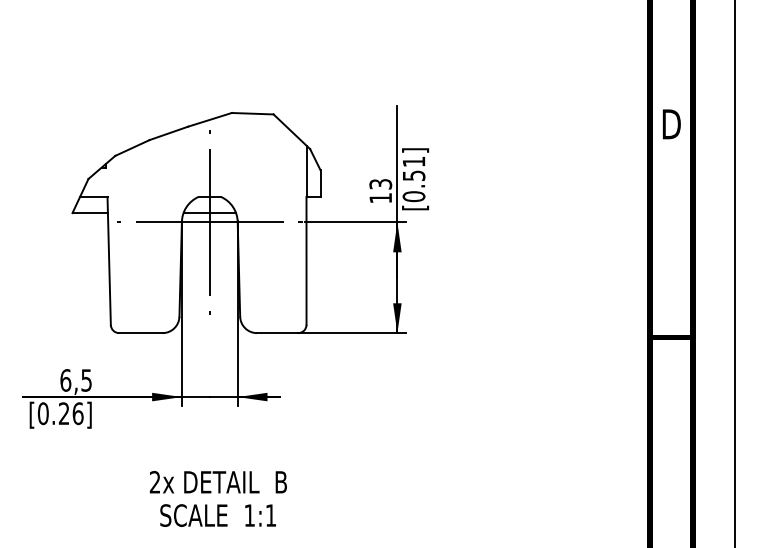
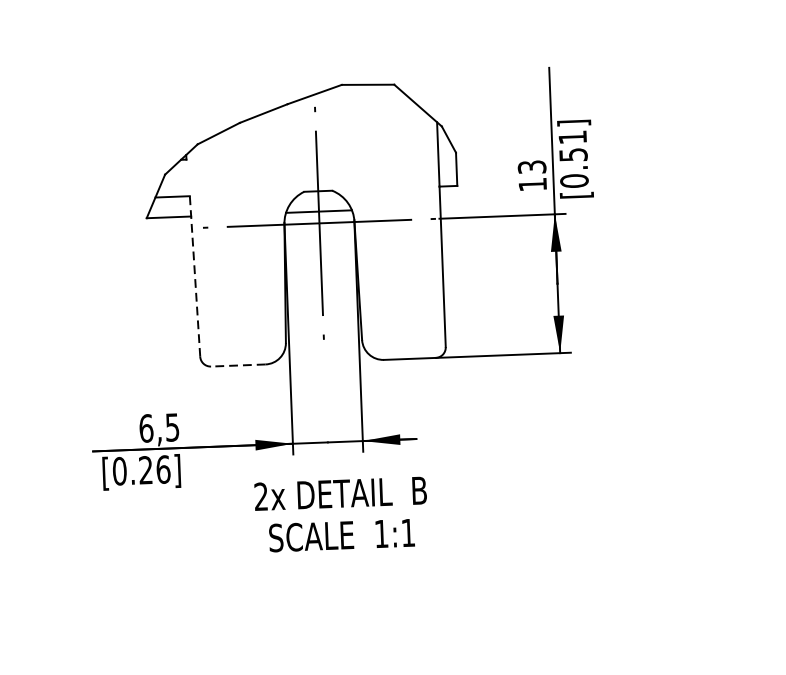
line: (109, 260) -> (195, 275), solid -> dashed
line: (140, 333) -> (237, 365), solid -> dashed
text: (217, 498) -> (340, 514), moved

